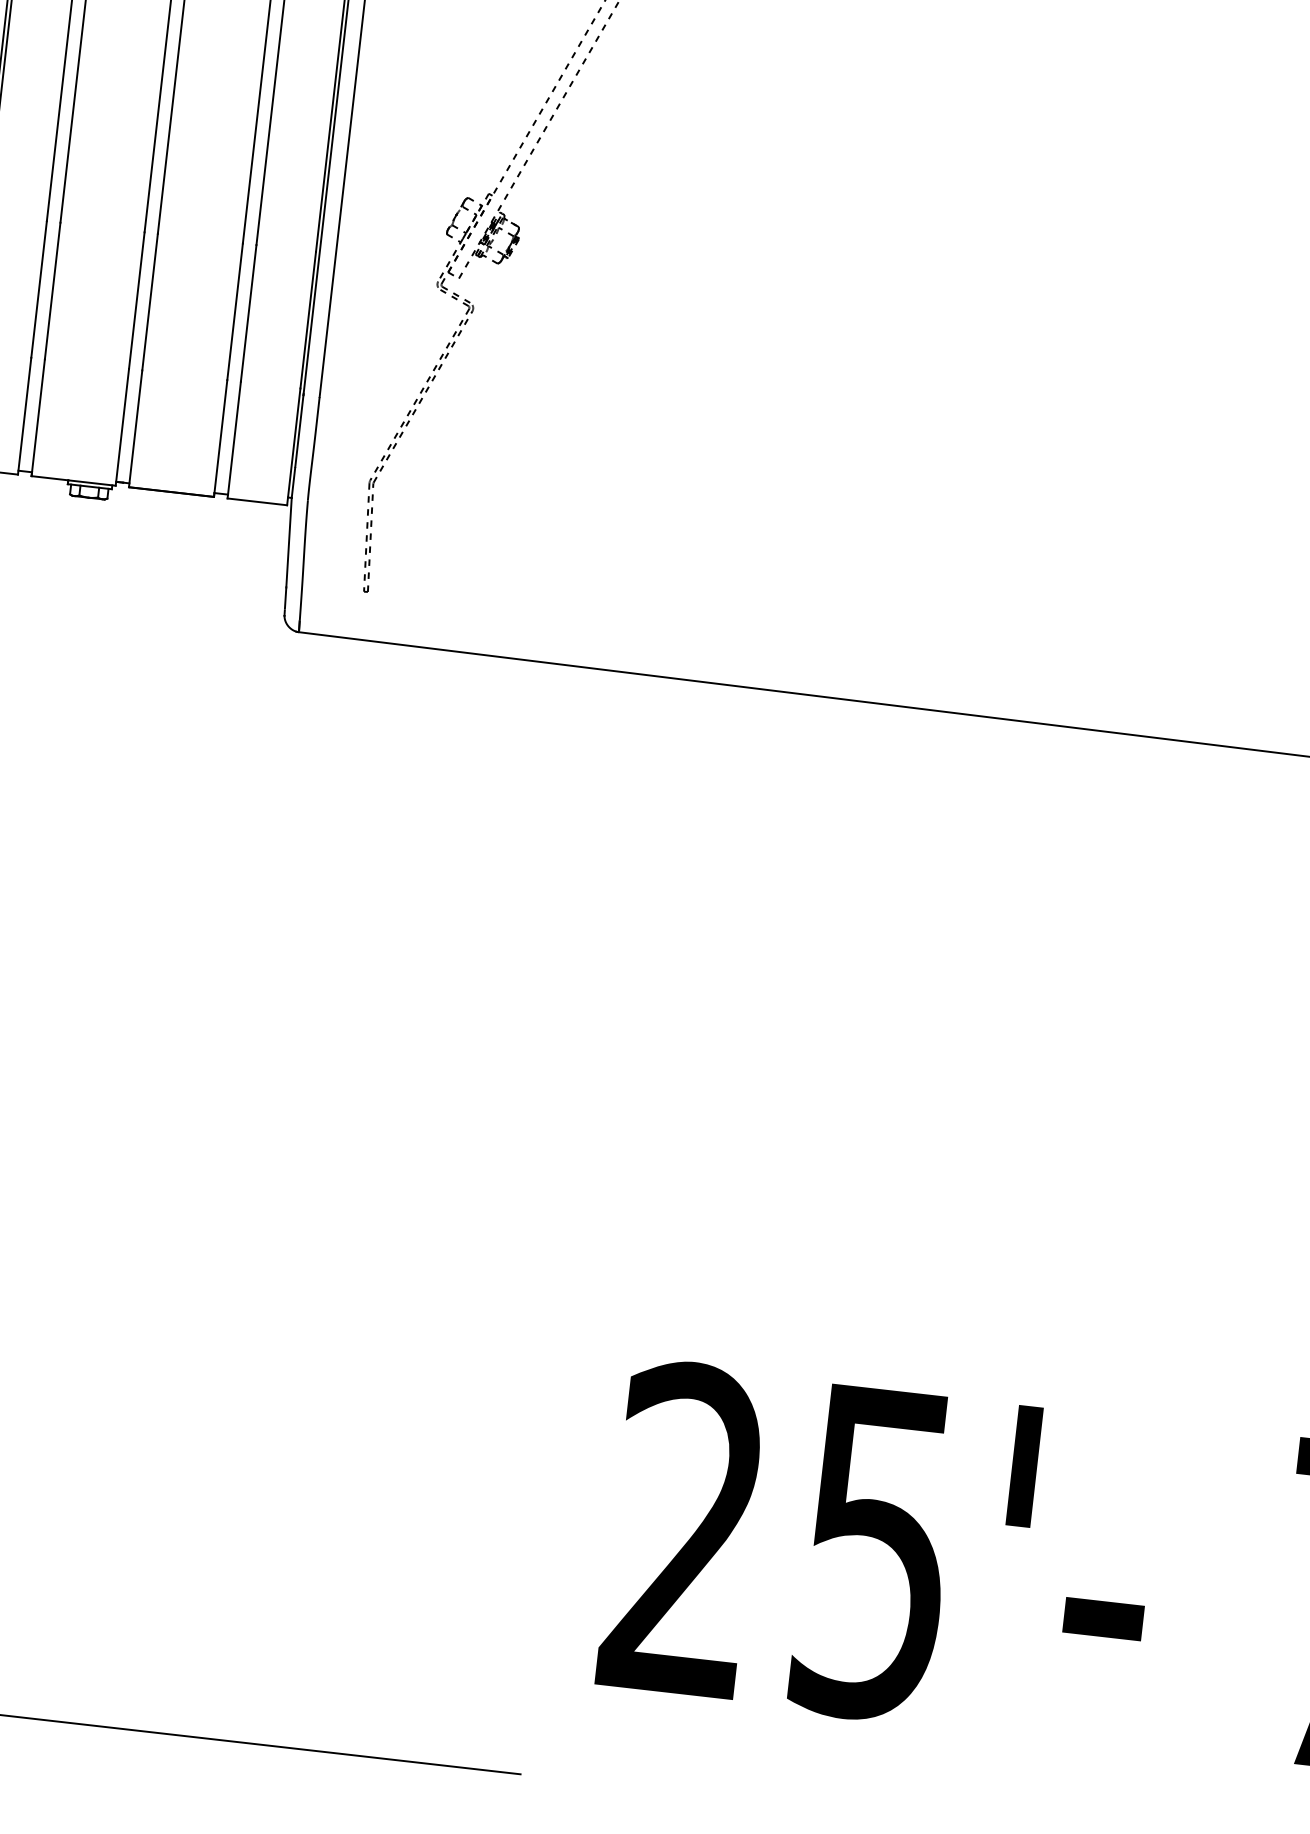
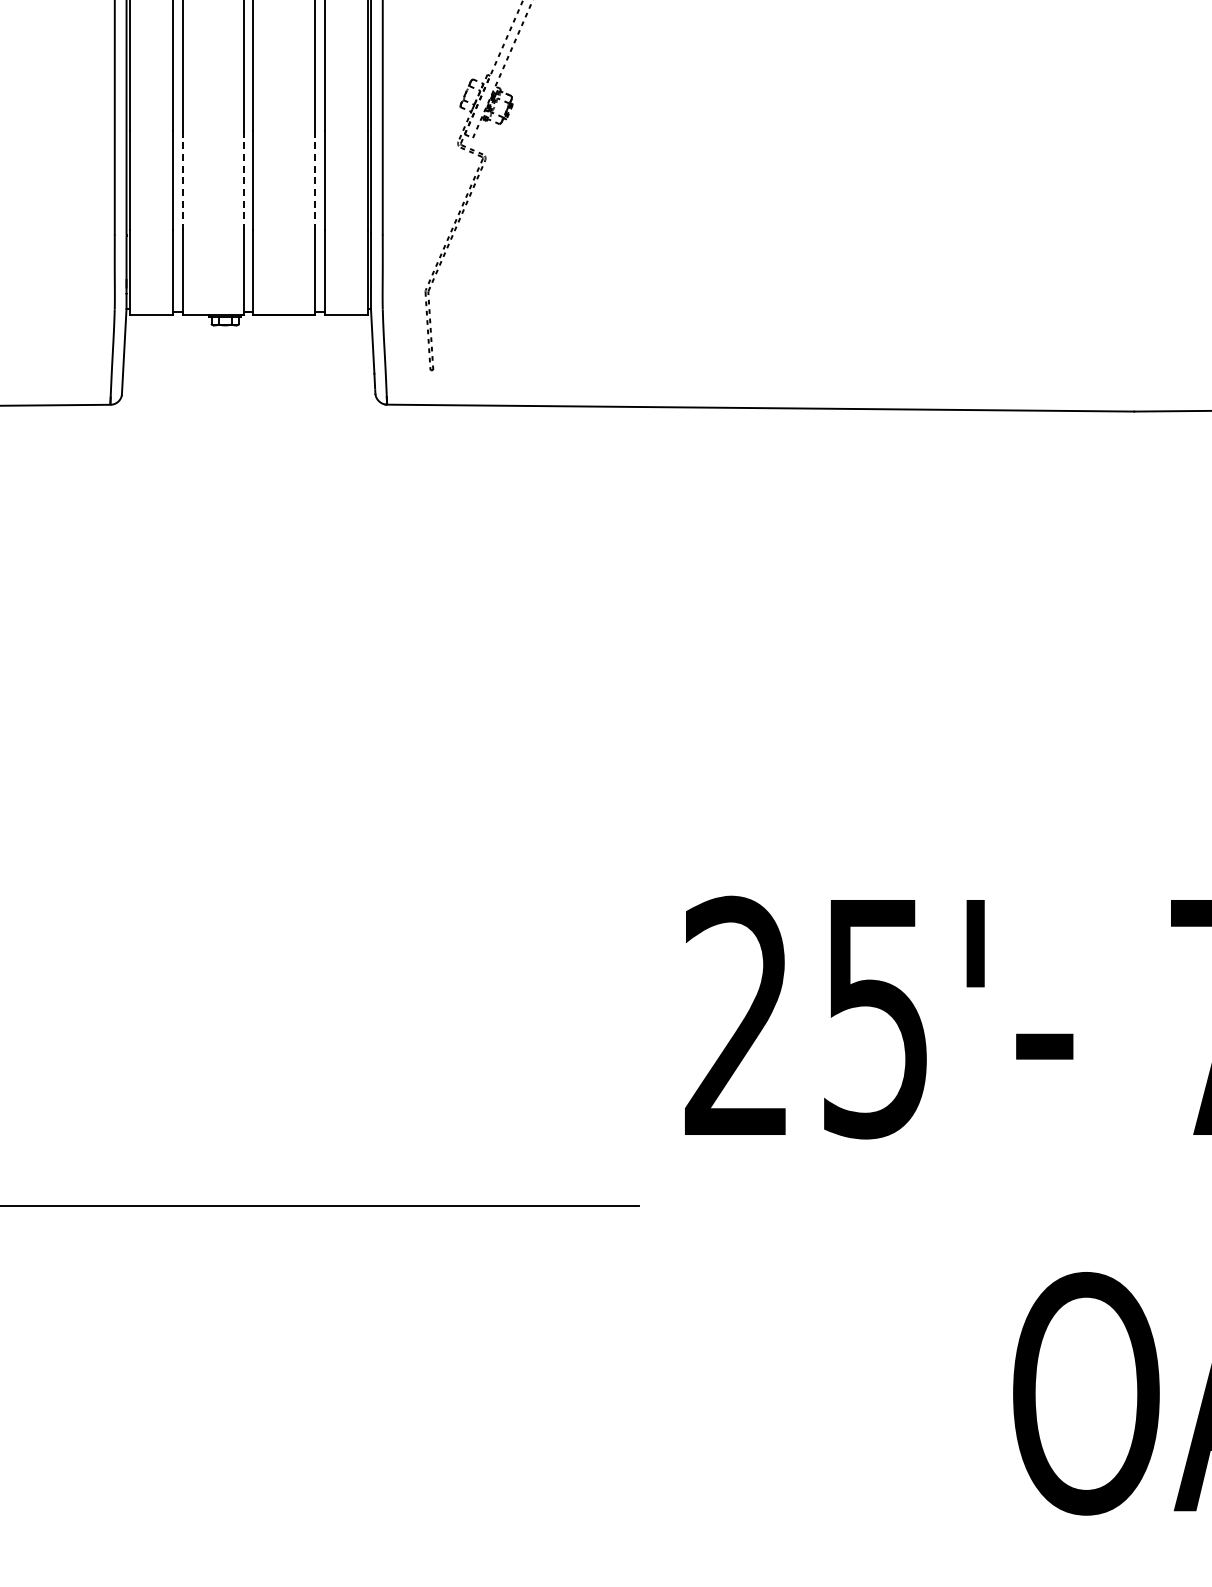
line: (52, 291) -> (182, 180), solid -> dashed
line: (136, 301) -> (243, 180), solid -> dashed
line: (235, 312) -> (315, 180), solid -> dashed

